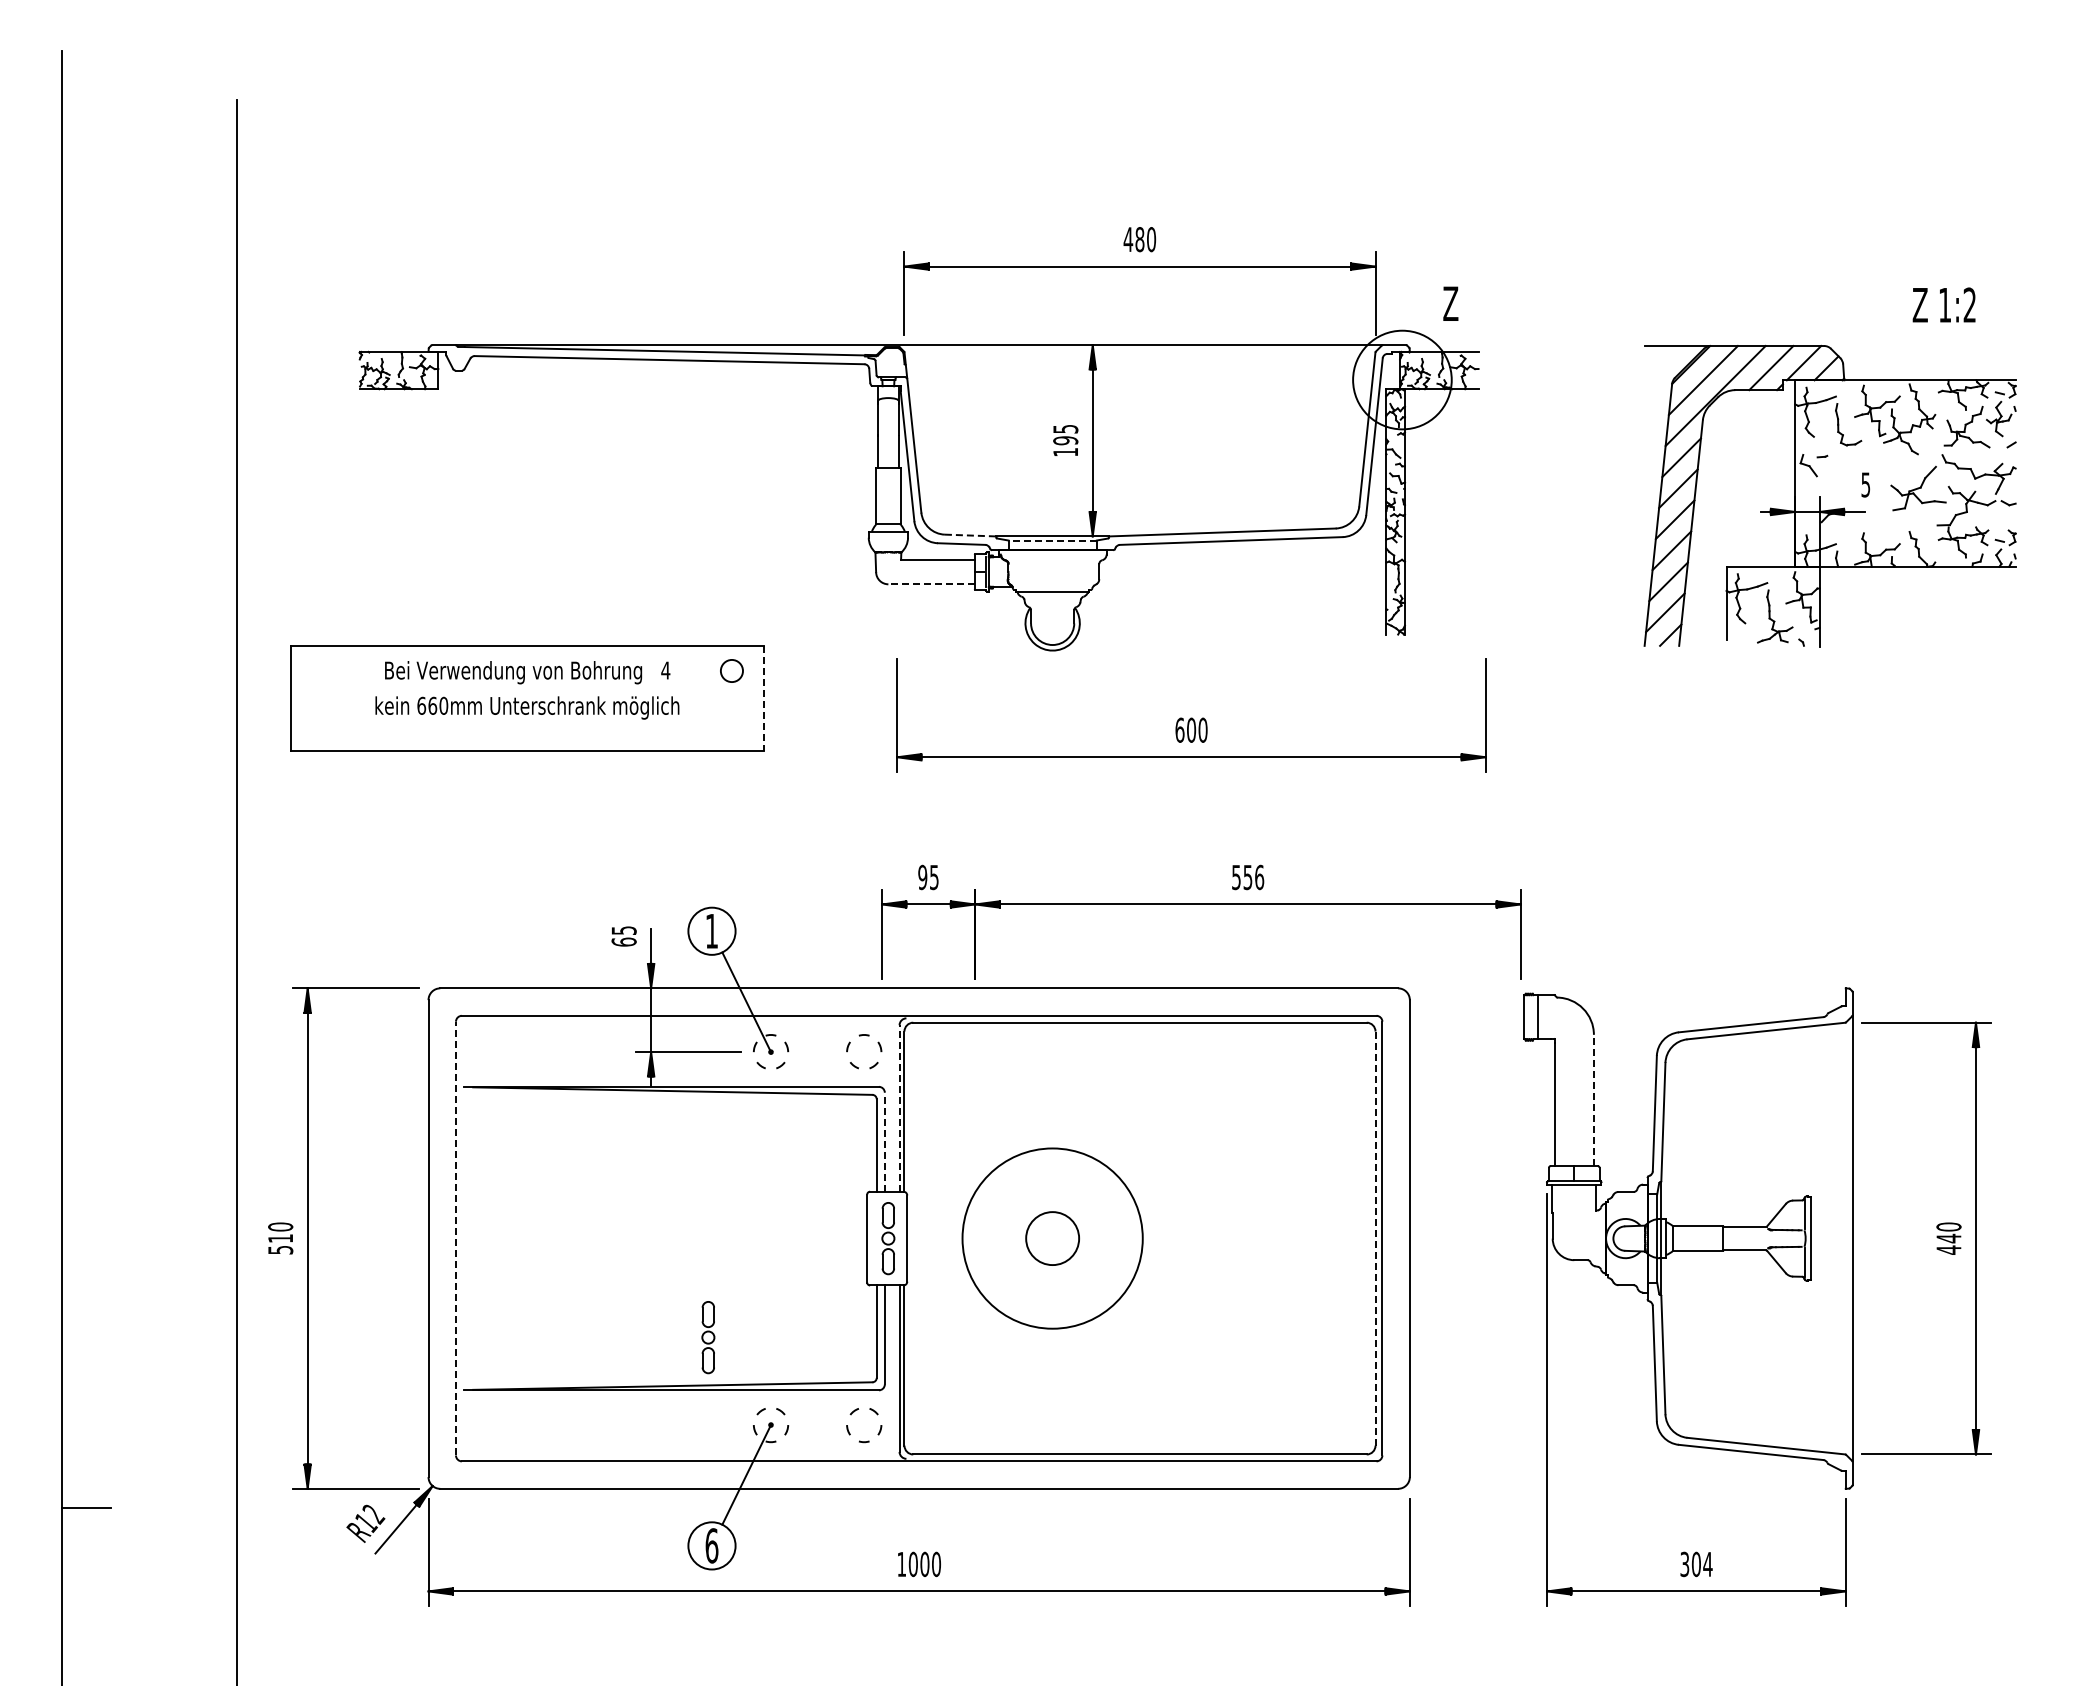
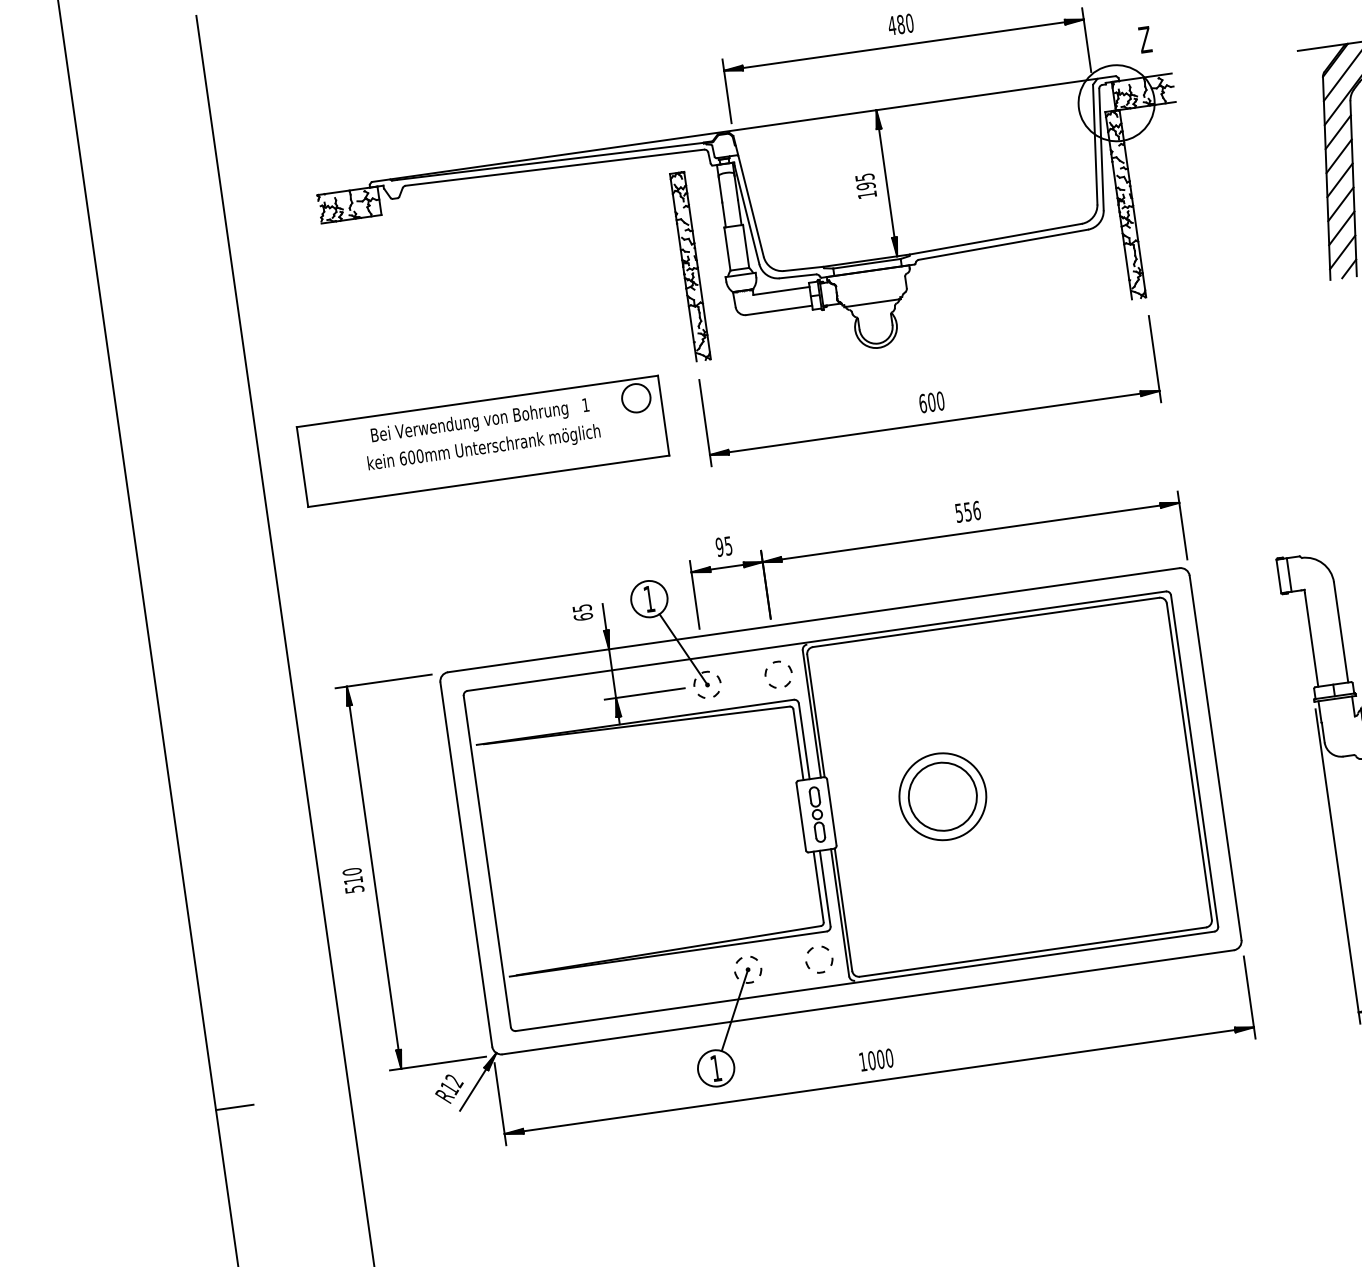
part: (825, 511) -> (690, 266), added
line: (970, 535) -> (803, 268), dashed -> solid
line: (1052, 540) -> (866, 263), dashed -> solid
line: (931, 584) -> (779, 310), dashed -> solid
text: (665, 670) -> (585, 405), 4 -> 1
circle: (731, 670) -> (635, 397), size x1.67
line: (763, 698) -> (663, 415), dashed -> solid
text: (432, 705) -> (411, 457), 660mm -> 600mm
part: (1191, 715) -> (930, 391), moved
part: (1201, 904) -> (935, 537), moved
line: (1593, 1100) -> (1340, 632), dashed -> solid
line: (899, 1107) -> (811, 713), dashed -> solid
line: (884, 1141) -> (803, 740), dashed -> solid
line: (456, 1238) -> (487, 861), dashed -> solid
circle: (1052, 1238) -> (942, 796), size x0.62
circle: (1052, 1238) -> (942, 796), size x1.67
line: (1375, 1238) -> (1189, 761), dashed -> solid
part: (708, 1337) -> (690, 909), removed
text: (711, 1545) -> (715, 1068), 6 -> 1

